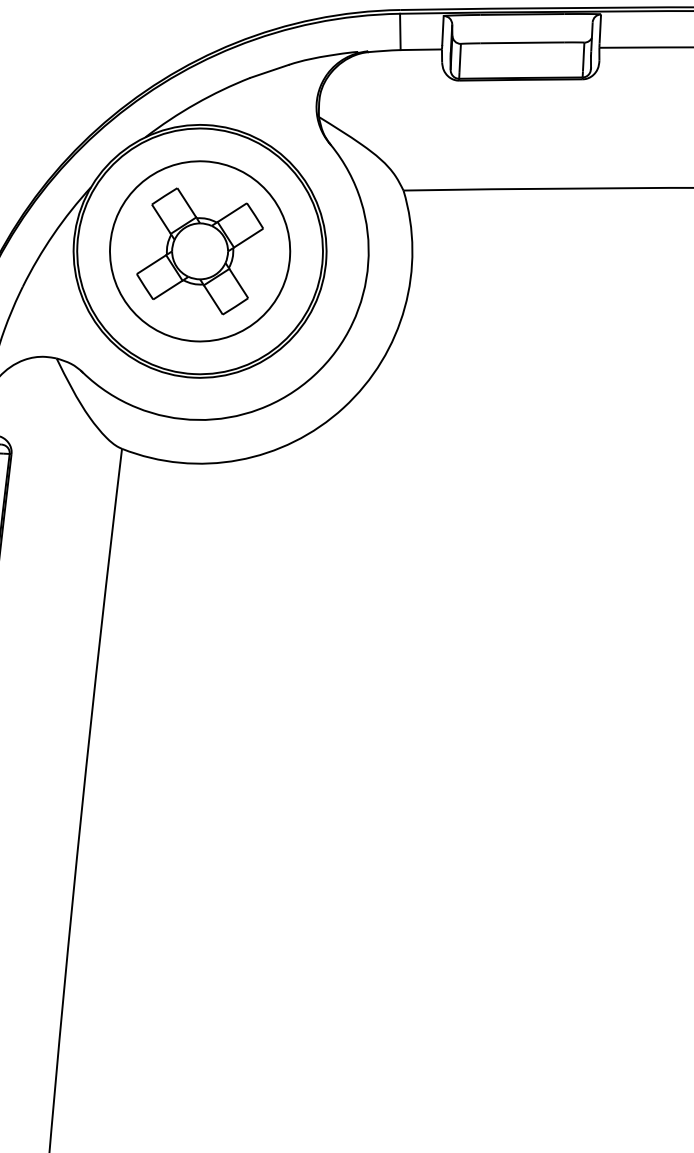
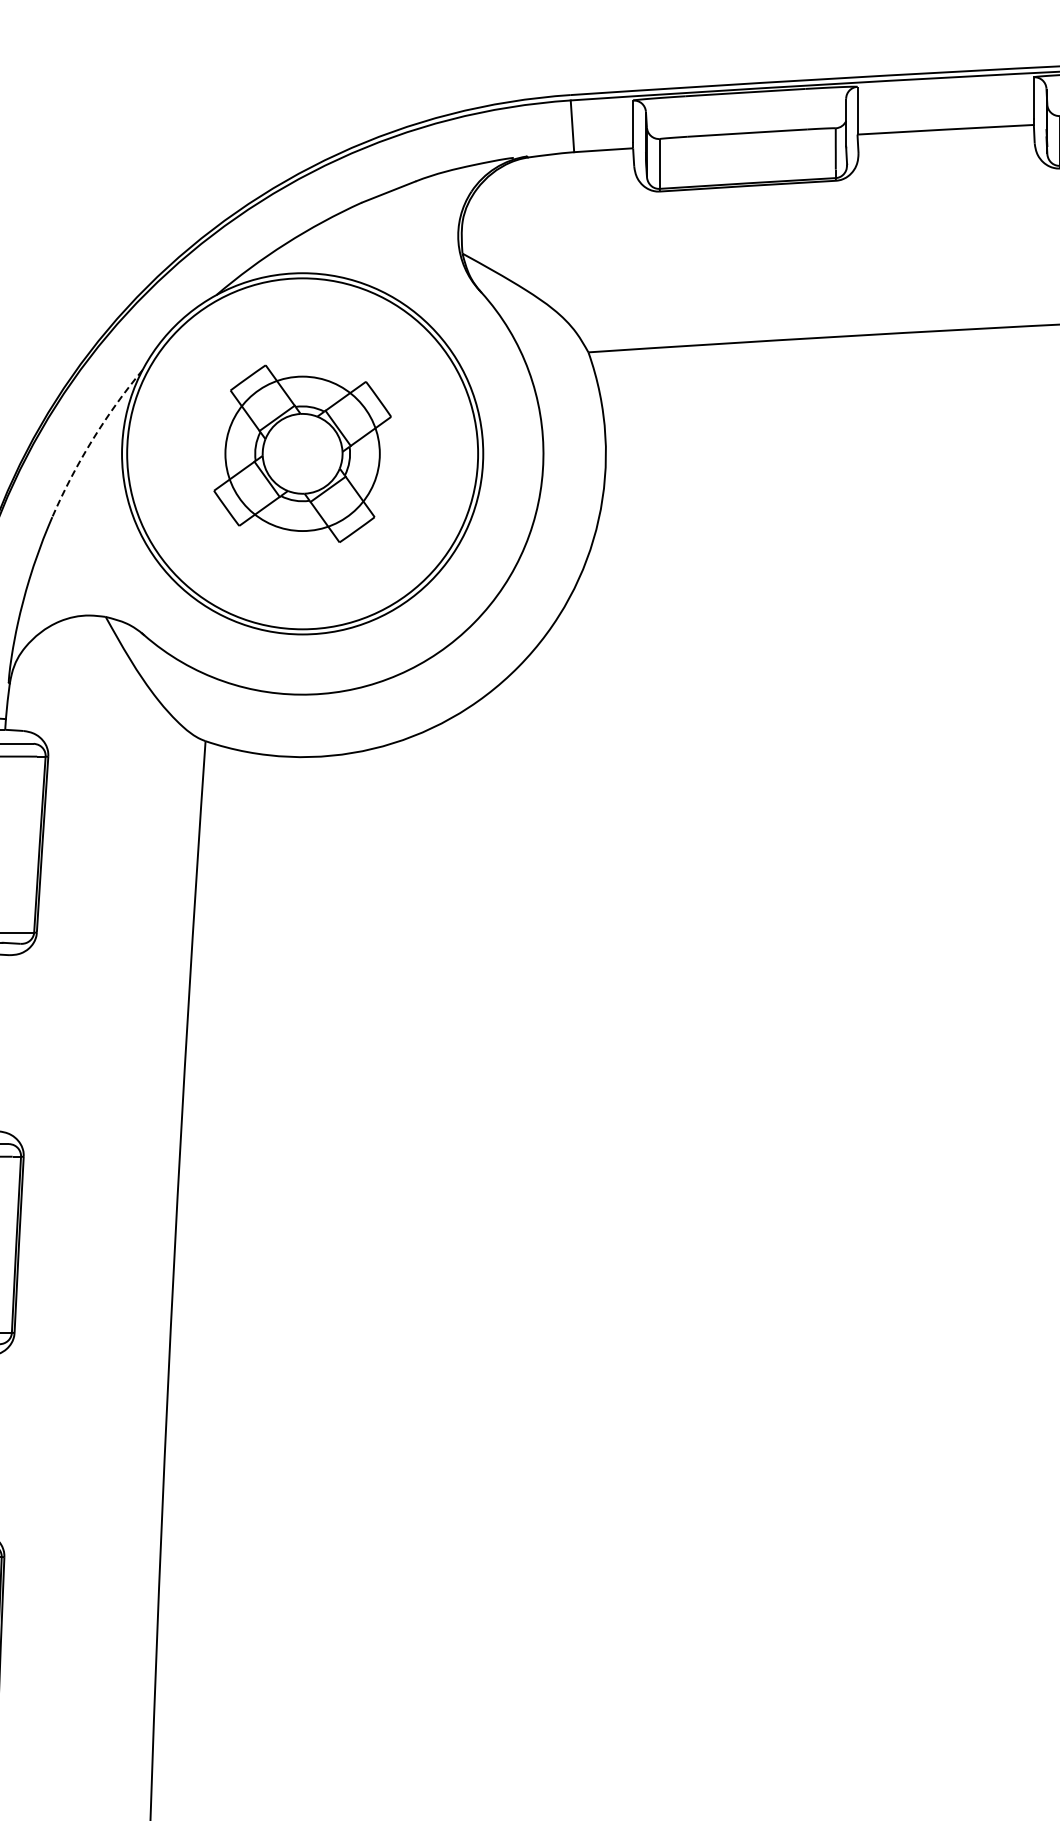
arc: (53, 234) -> (92, 440), solid -> dashed
circle: (200, 251) -> (302, 453), size x0.6

